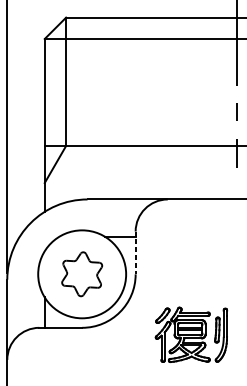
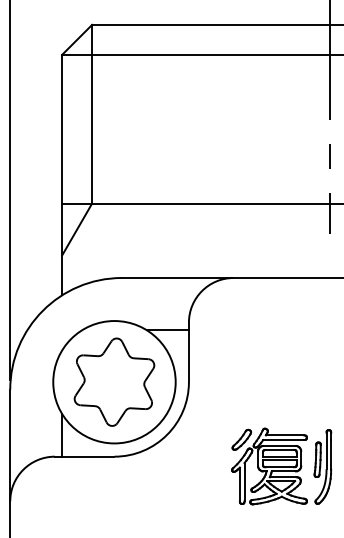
line: (135, 252) -> (188, 352), dashed -> solid
part: (82, 273) -> (114, 381), size x1.43
part: (191, 334) -> (281, 466), moved

